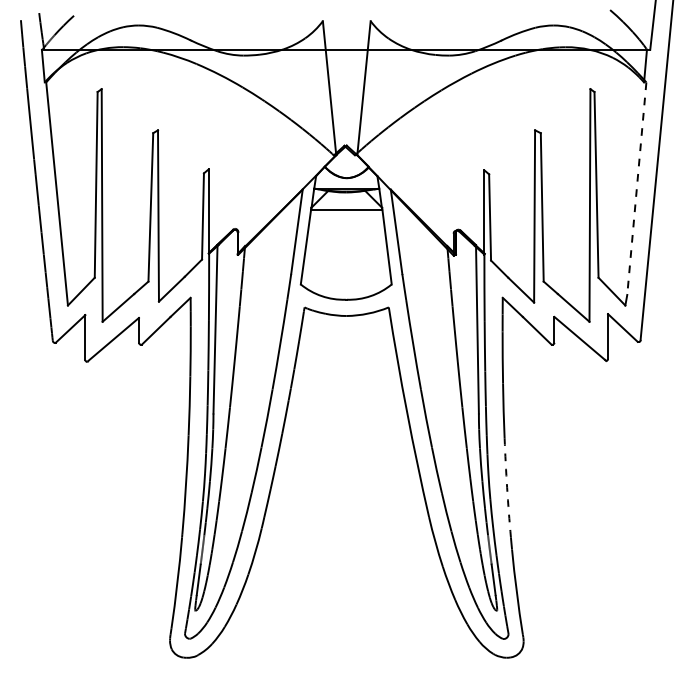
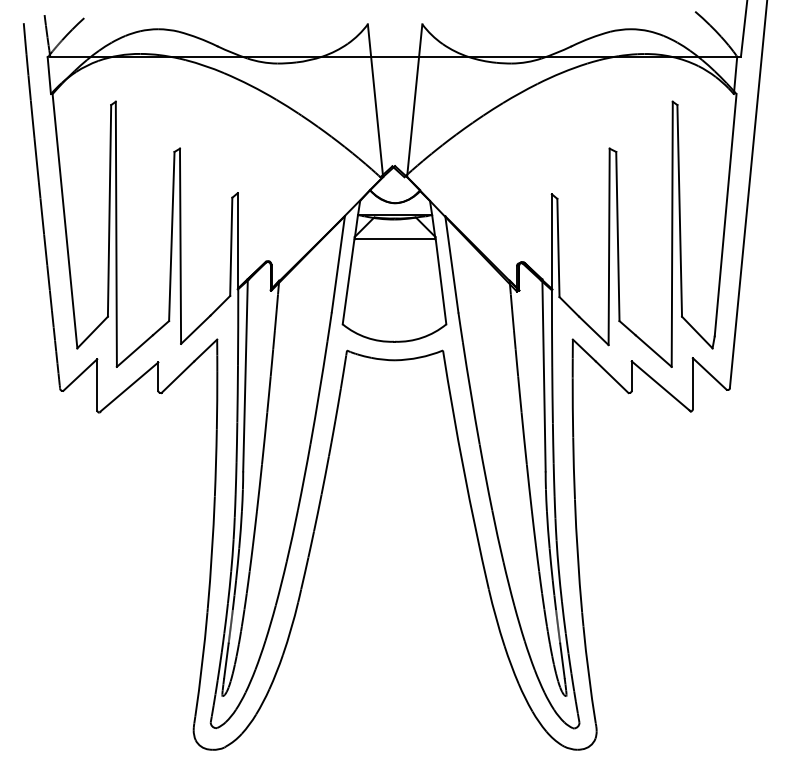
line: (636, 188) -> (725, 215), dashed -> solid
arc: (506, 488) -> (577, 556), dashed -> solid

